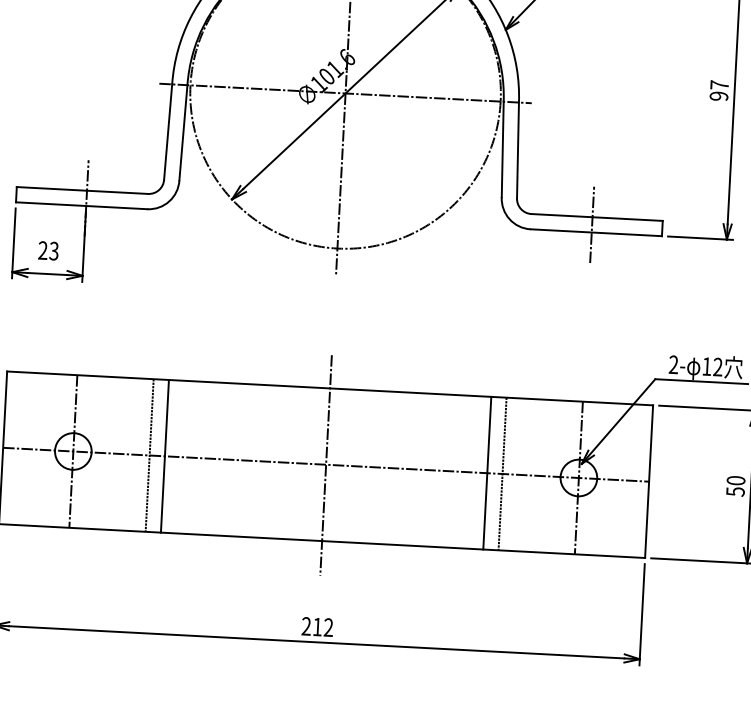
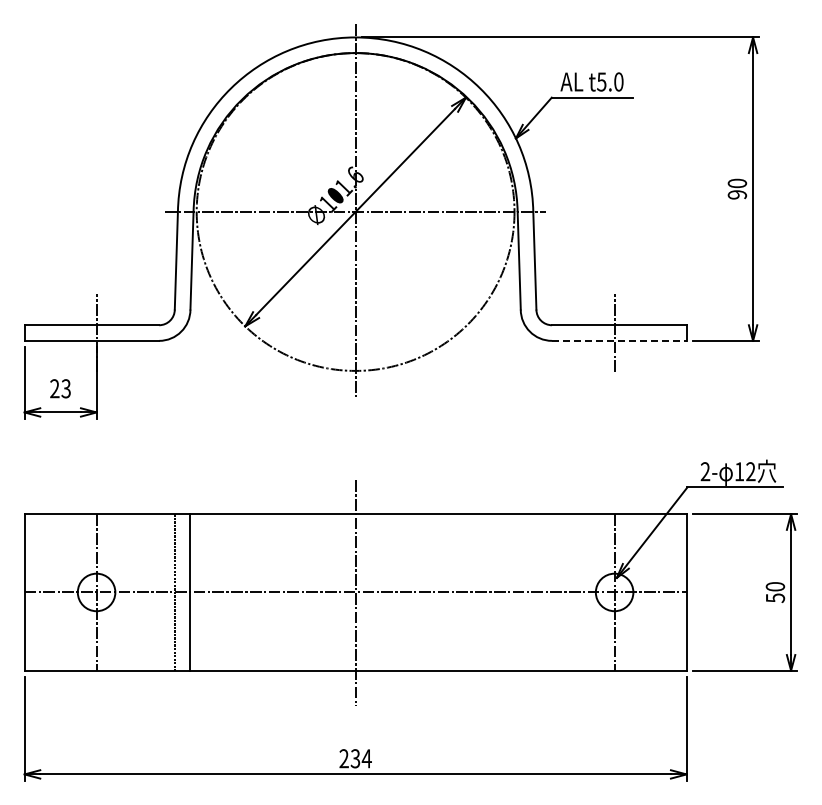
text: (719, 85) -> (737, 183), 97 -> 90
line: (596, 232) -> (619, 340), solid -> dashed
line: (487, 473) -> (520, 592), removed
line: (502, 474) -> (536, 592), removed
text: (322, 627) -> (360, 758), 212 -> 234

